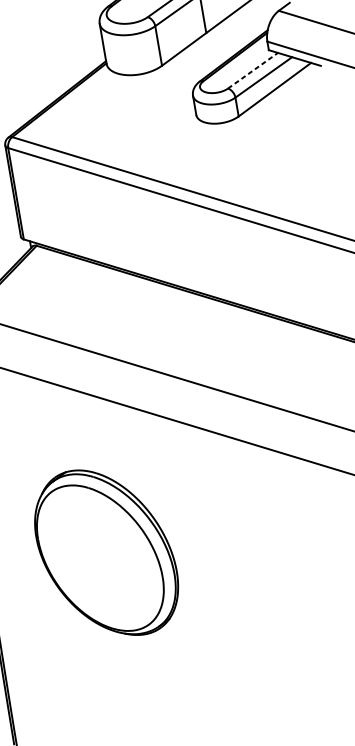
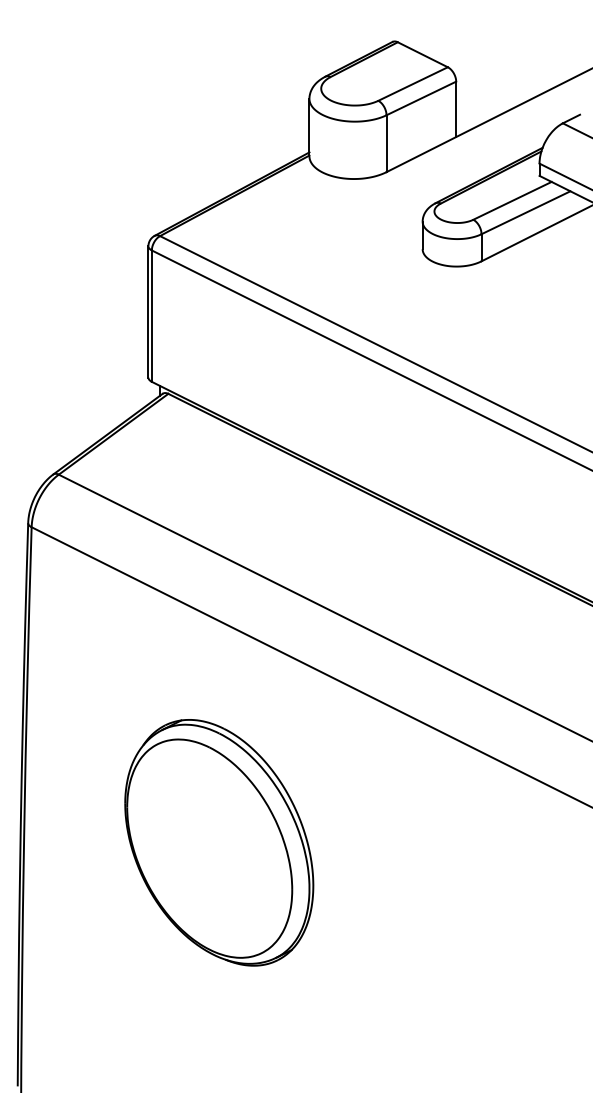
line: (252, 70) -> (512, 200), dashed -> solid
part: (106, 552) -> (219, 842), moved

